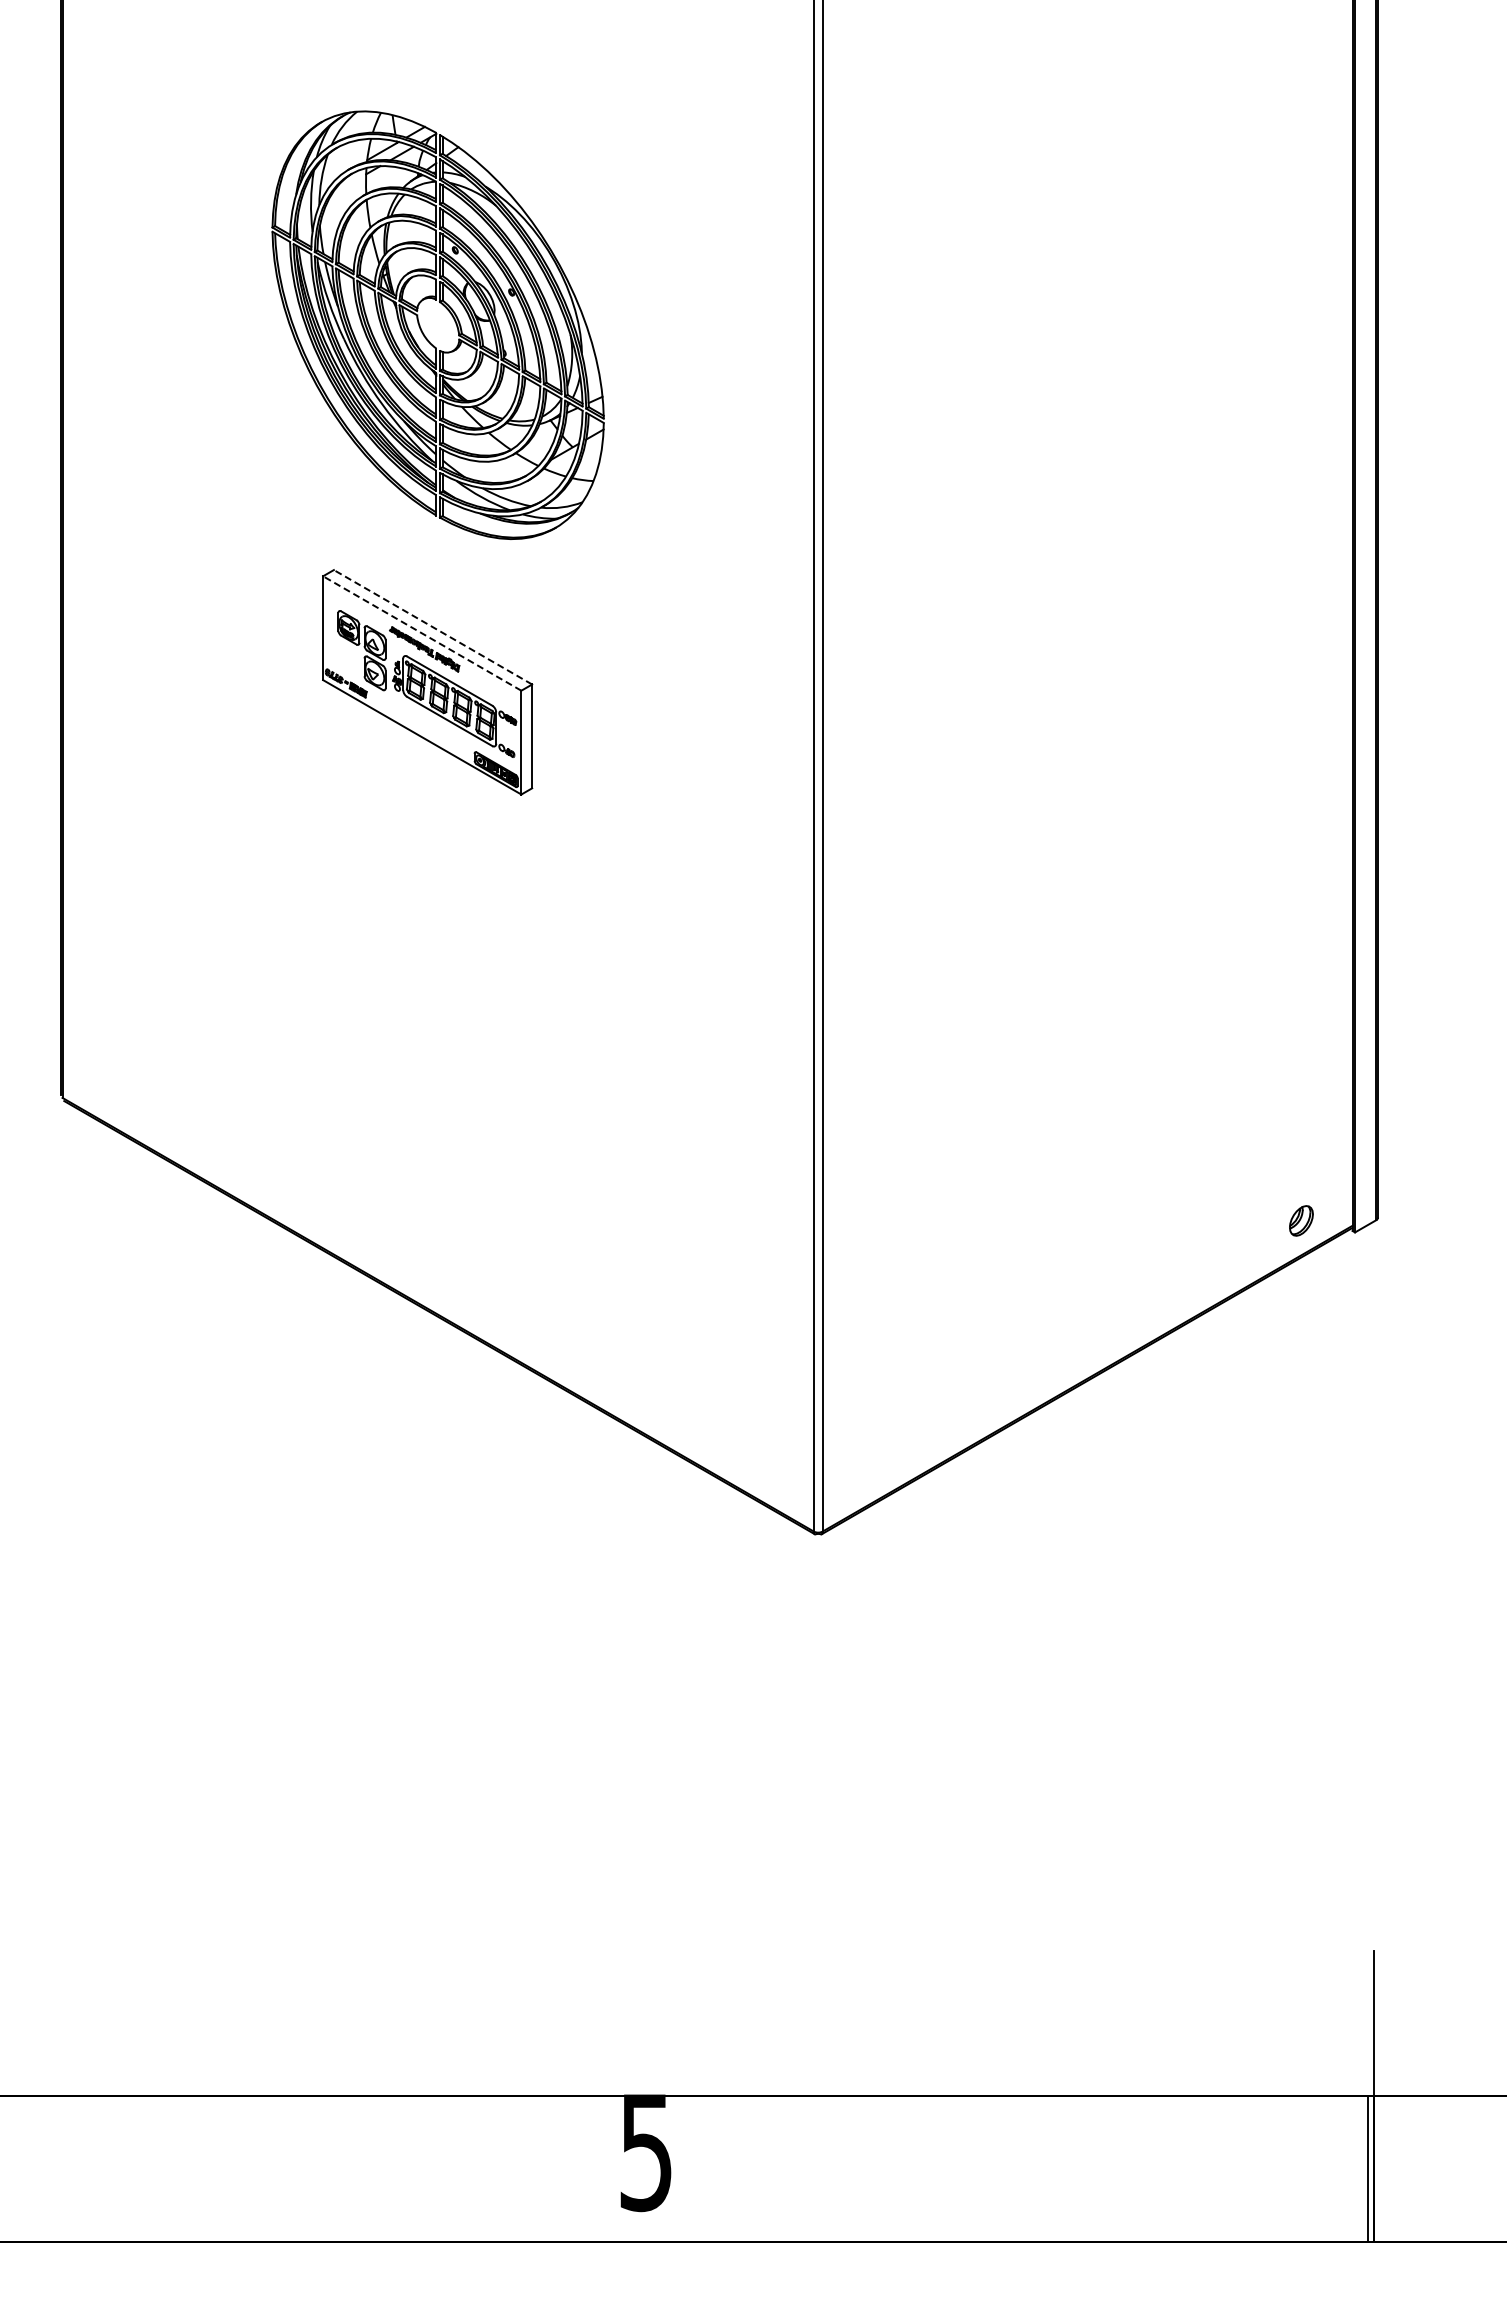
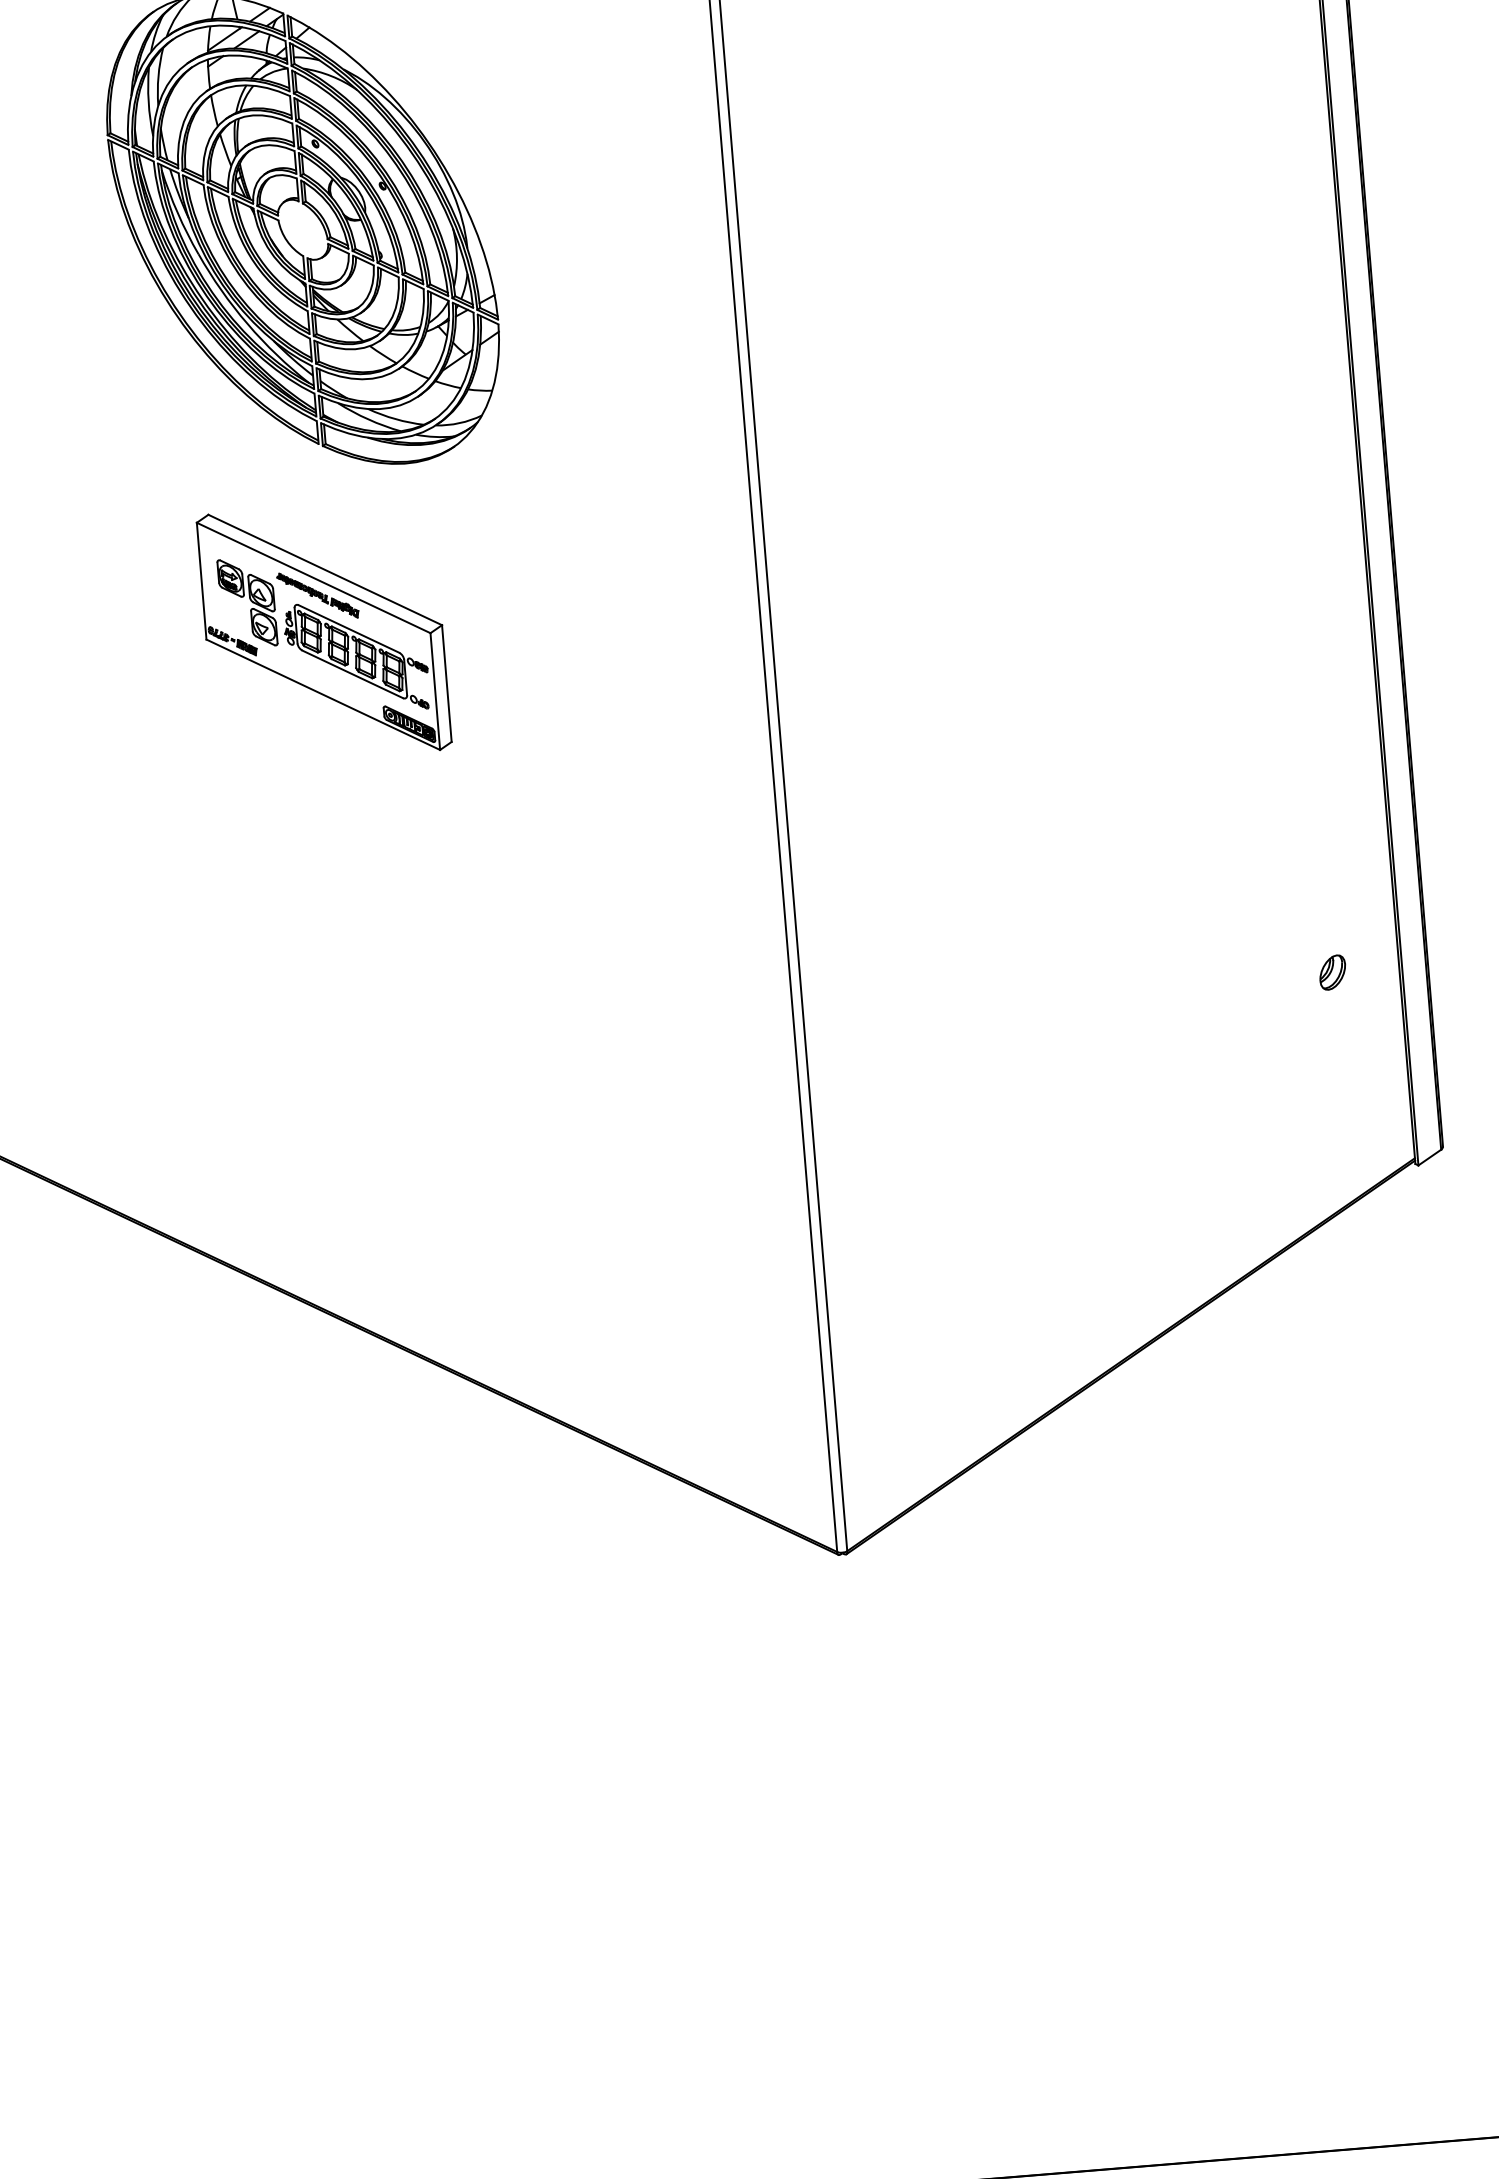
line: (432, 627) -> (324, 570), dashed -> solid
line: (421, 633) -> (312, 578), dashed -> solid
part: (1301, 1220) -> (1332, 972), moved

